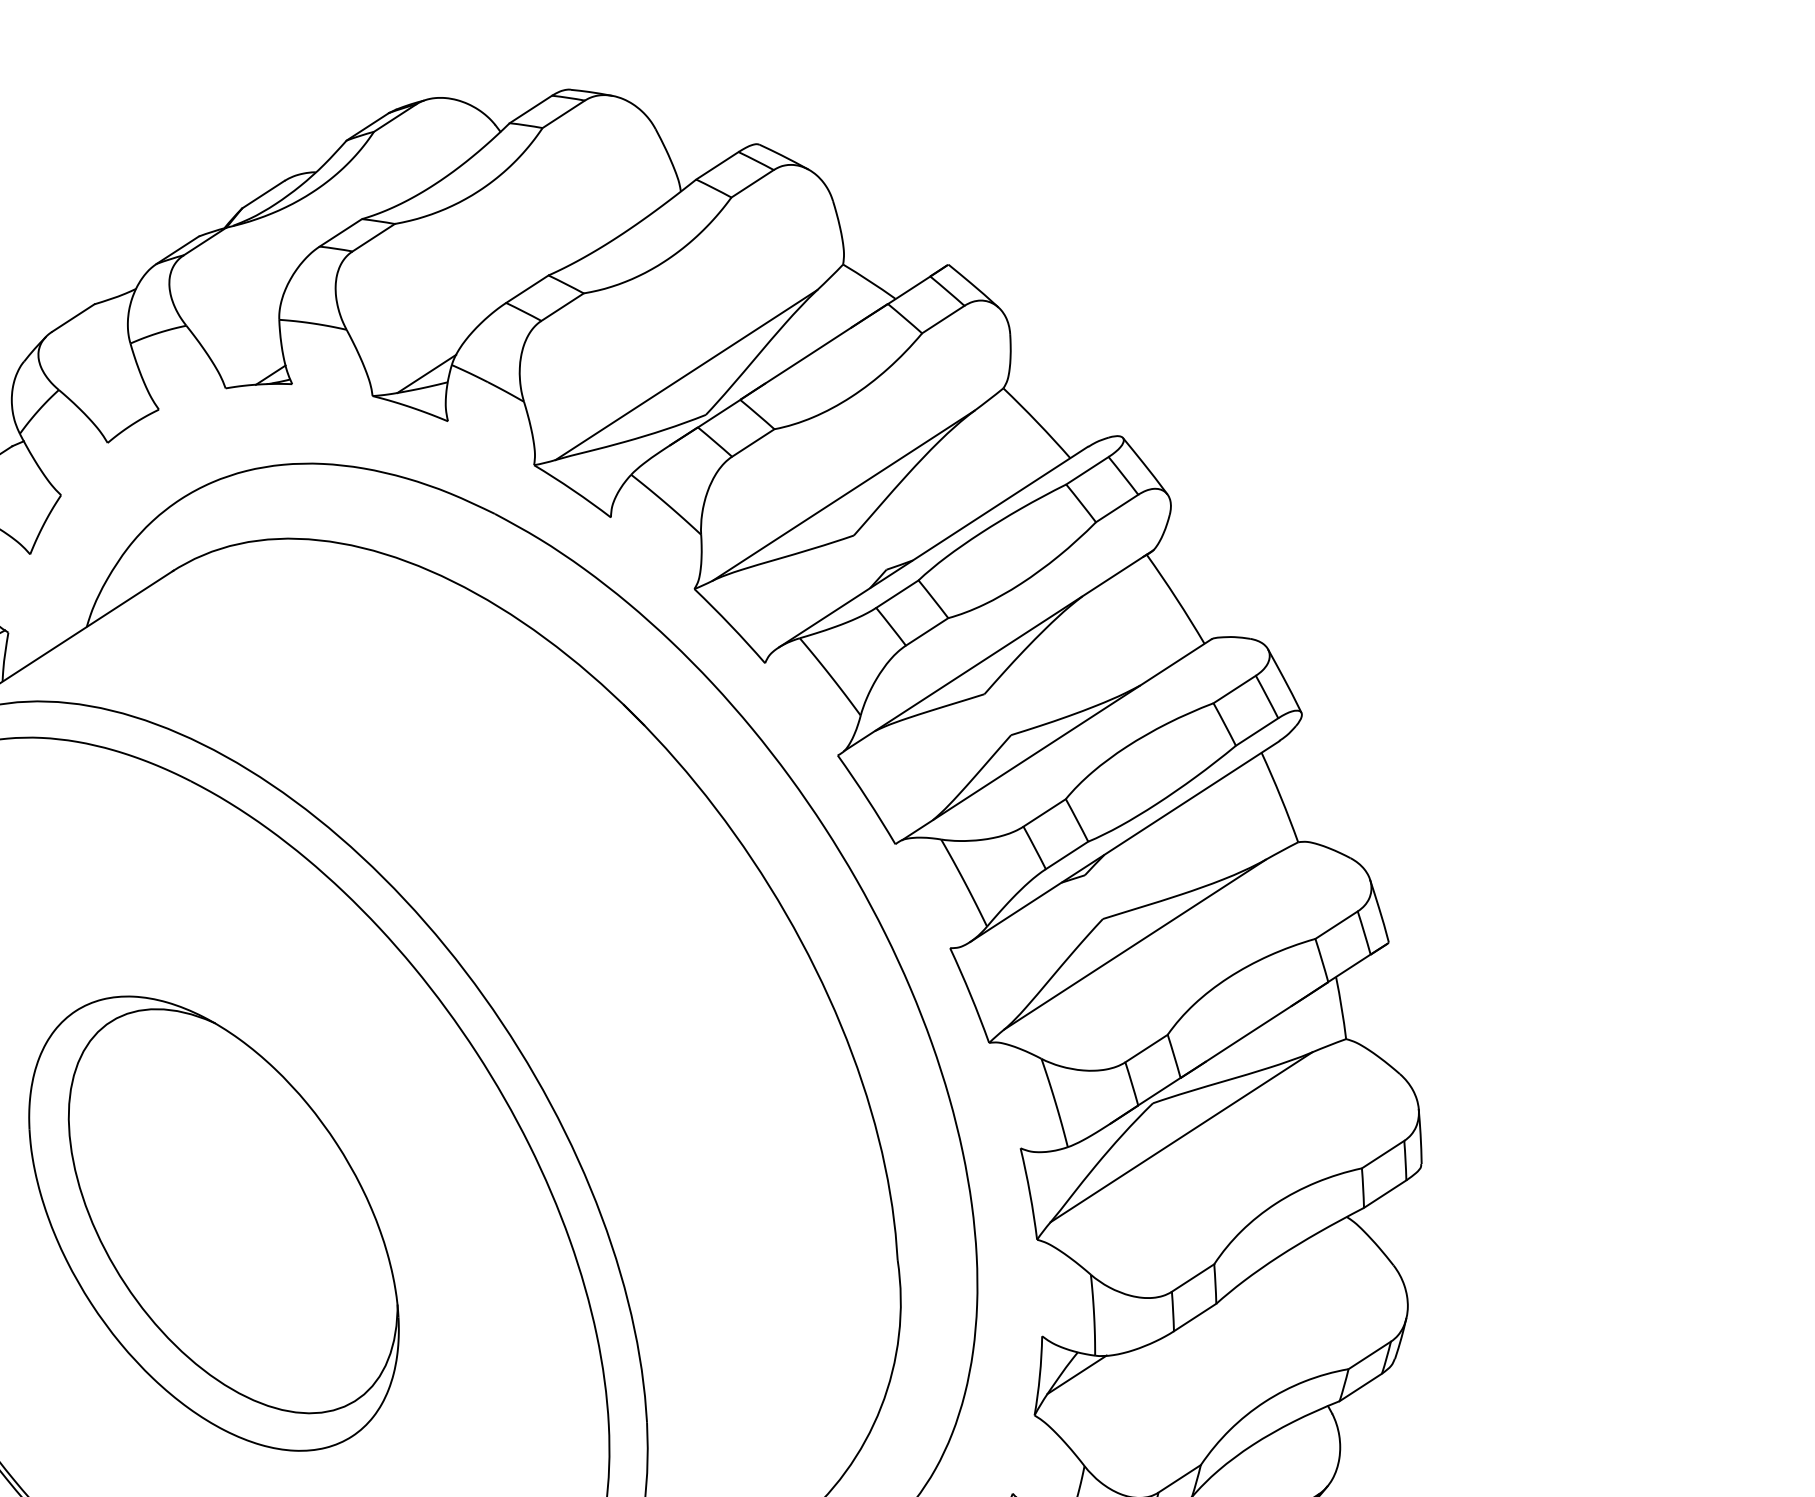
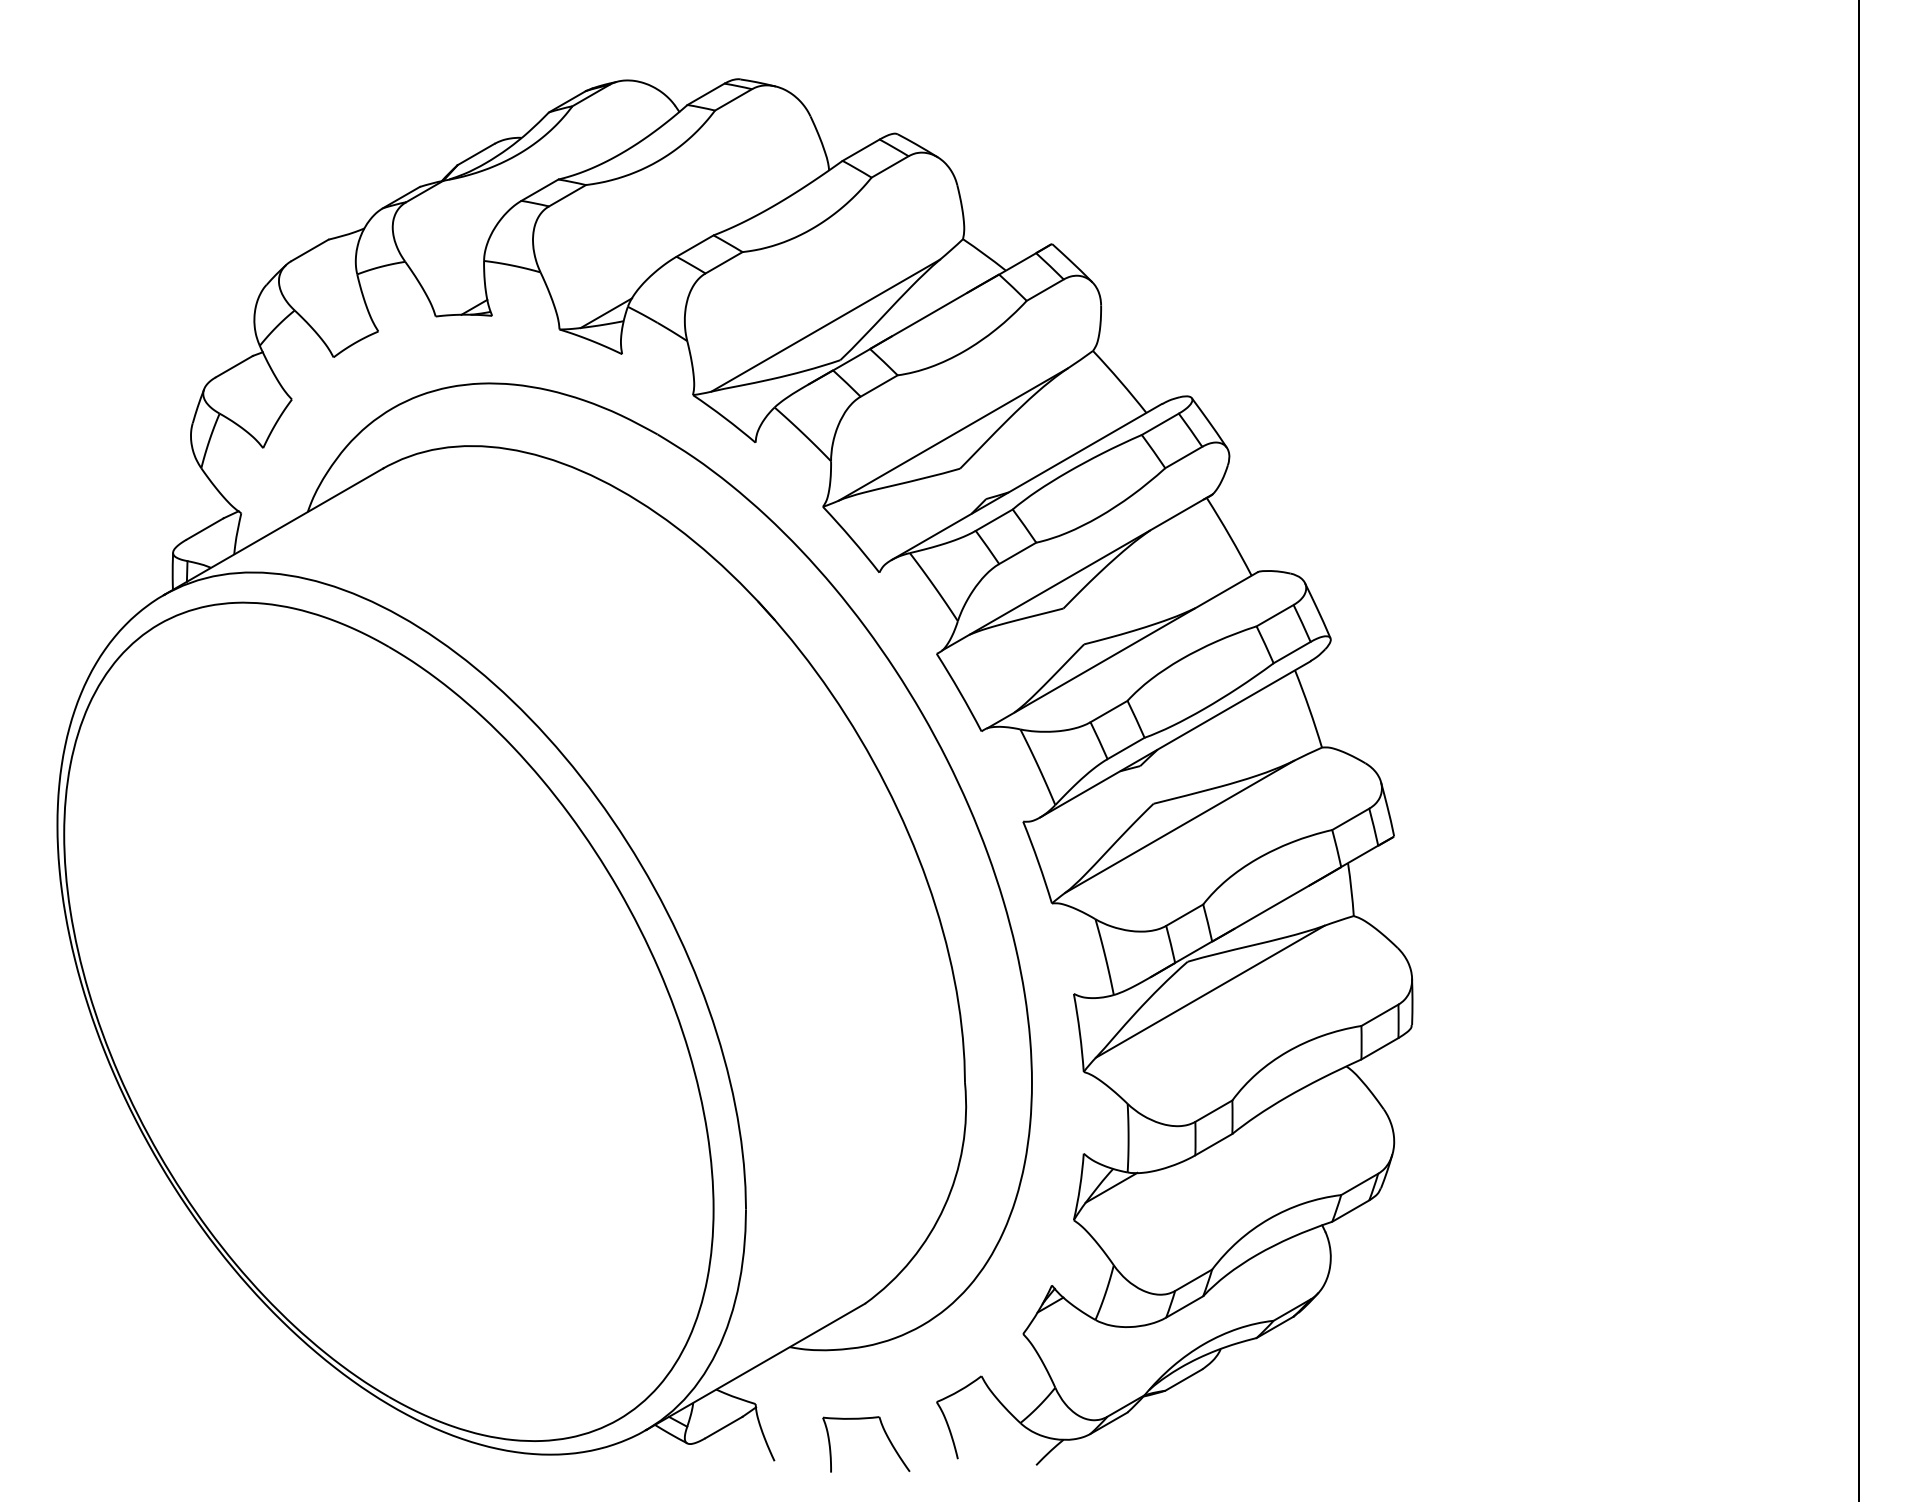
part: (213, 1223) -> (388, 1021), removed

